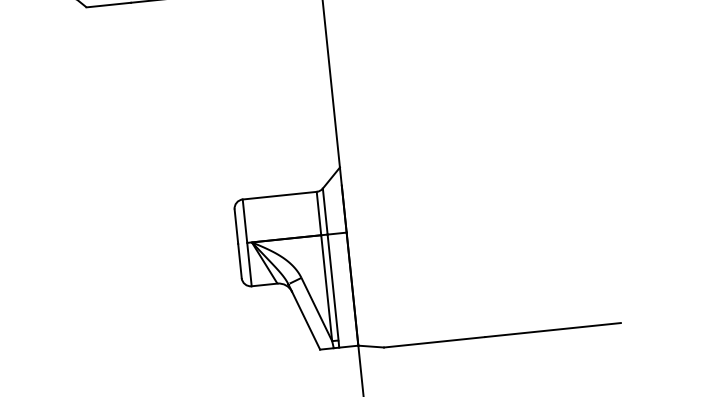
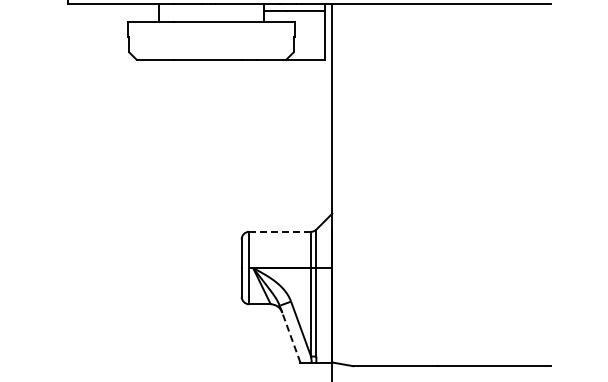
line: (280, 195) -> (280, 231), solid -> dashed
line: (306, 320) -> (291, 337), solid -> dashed

